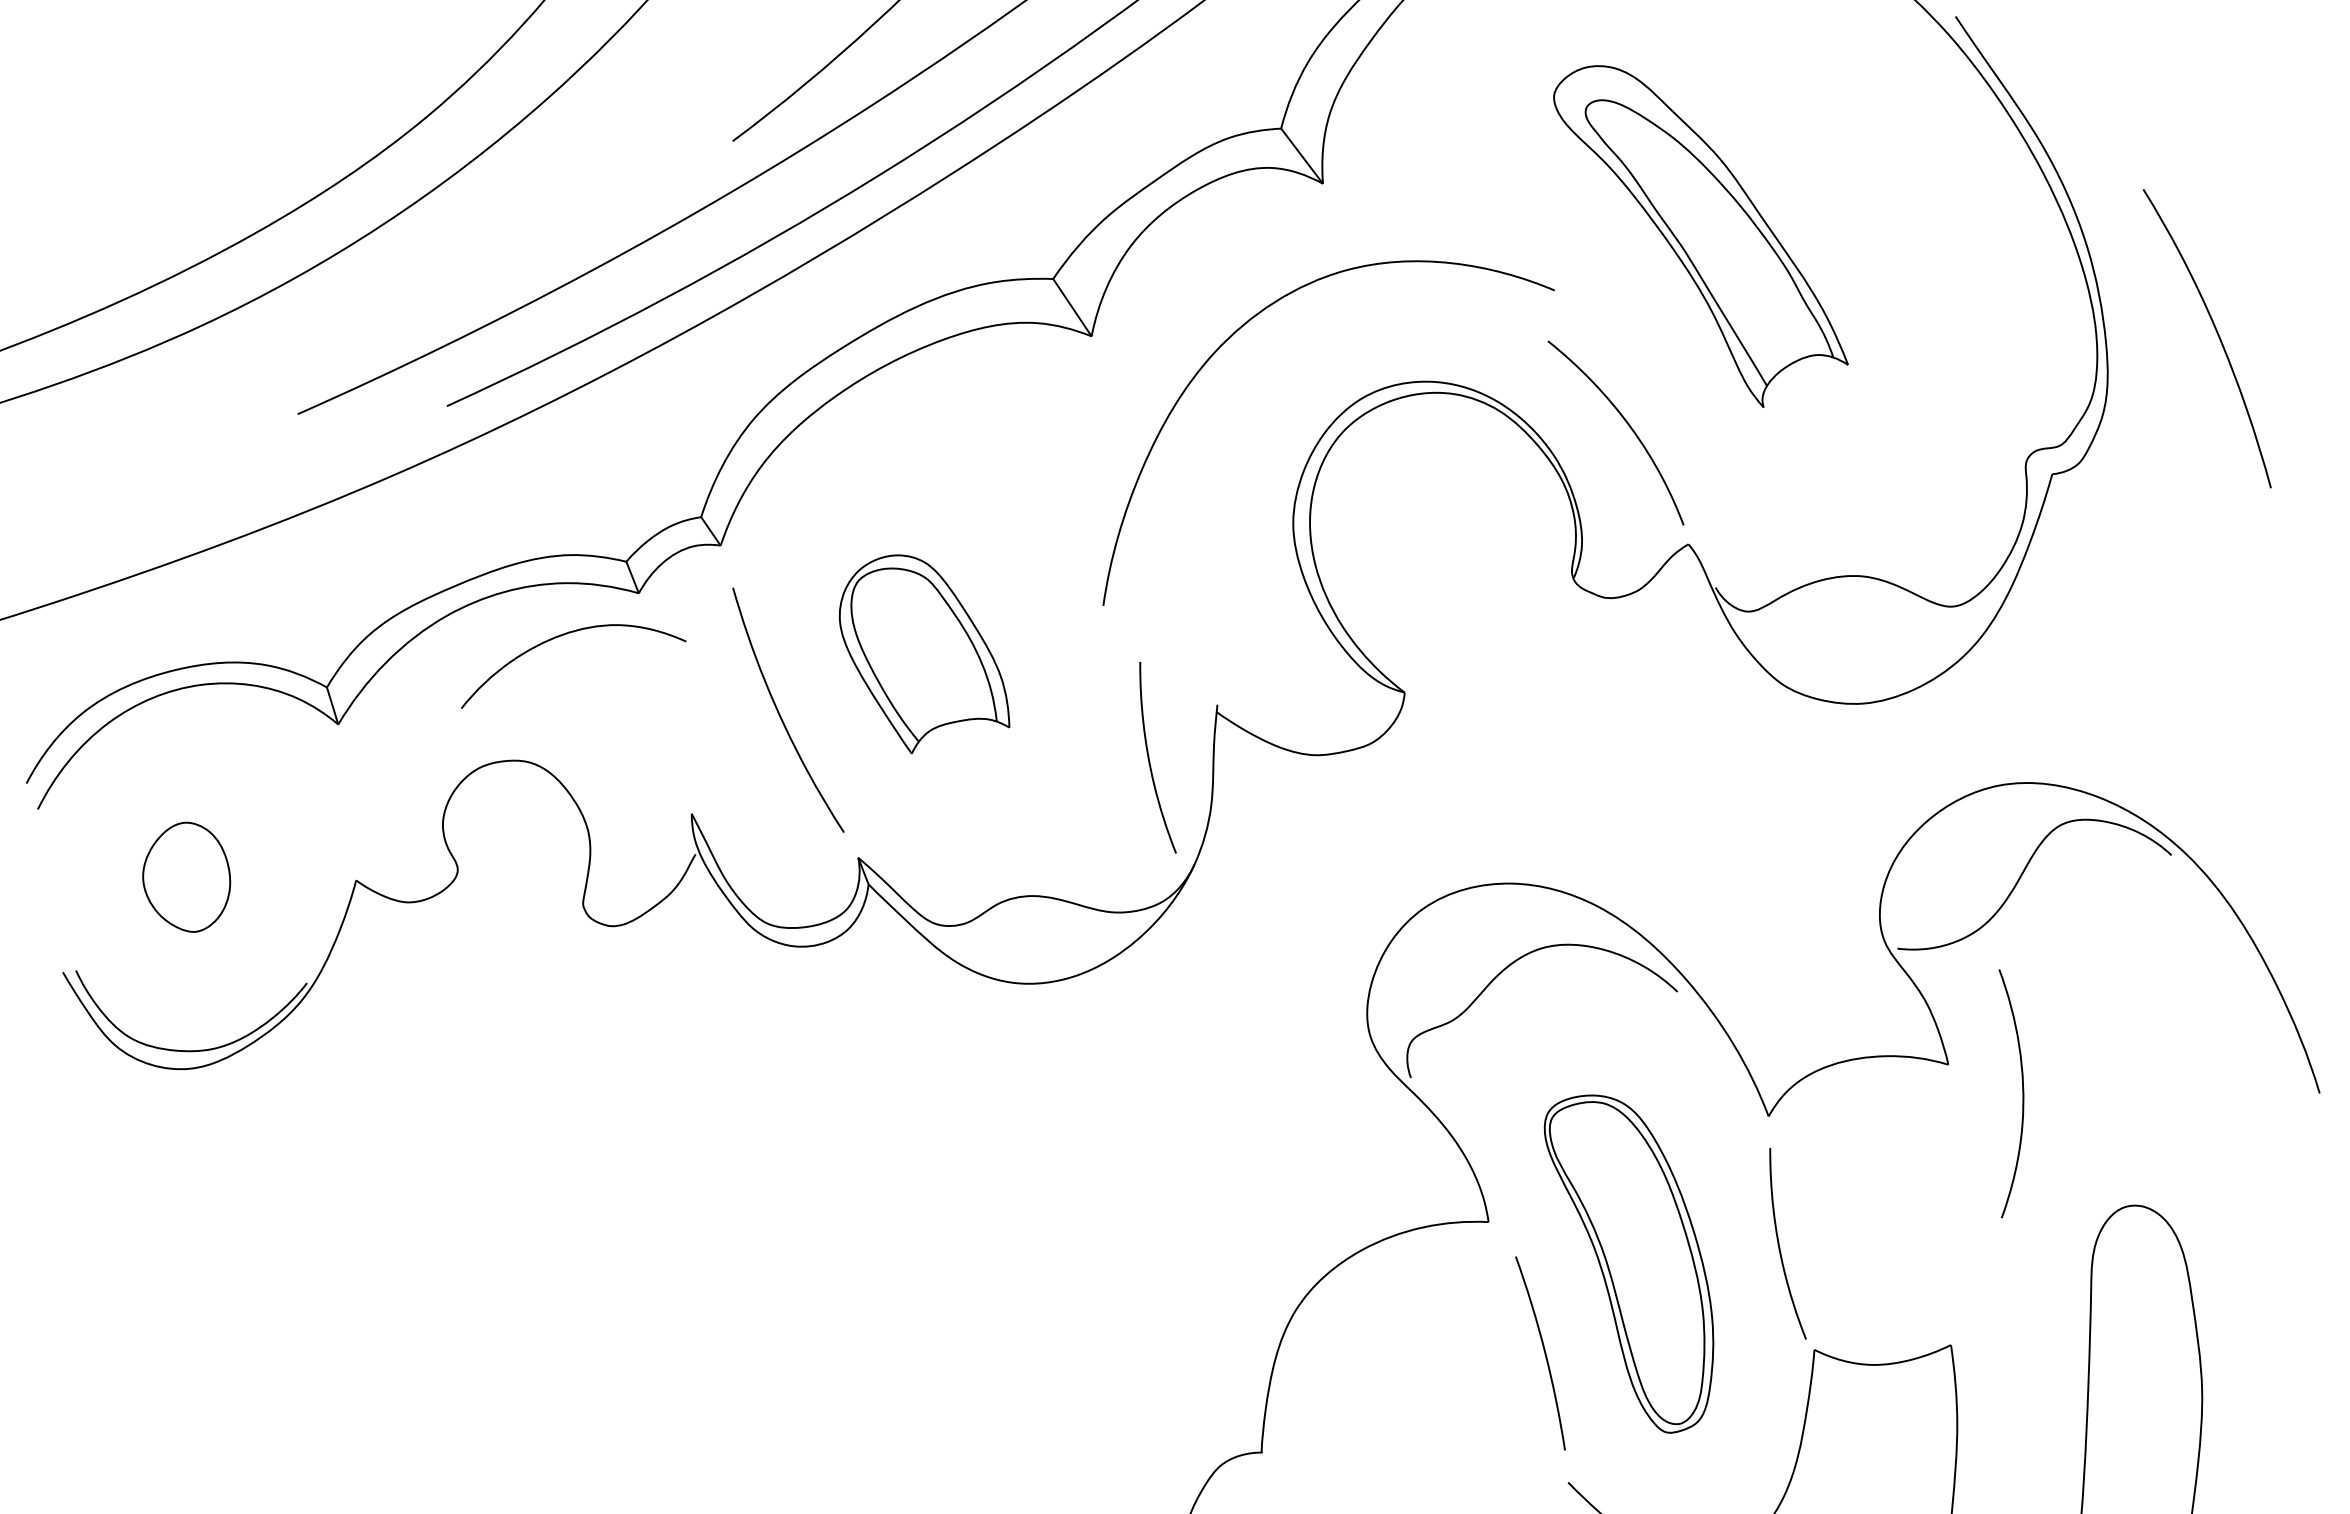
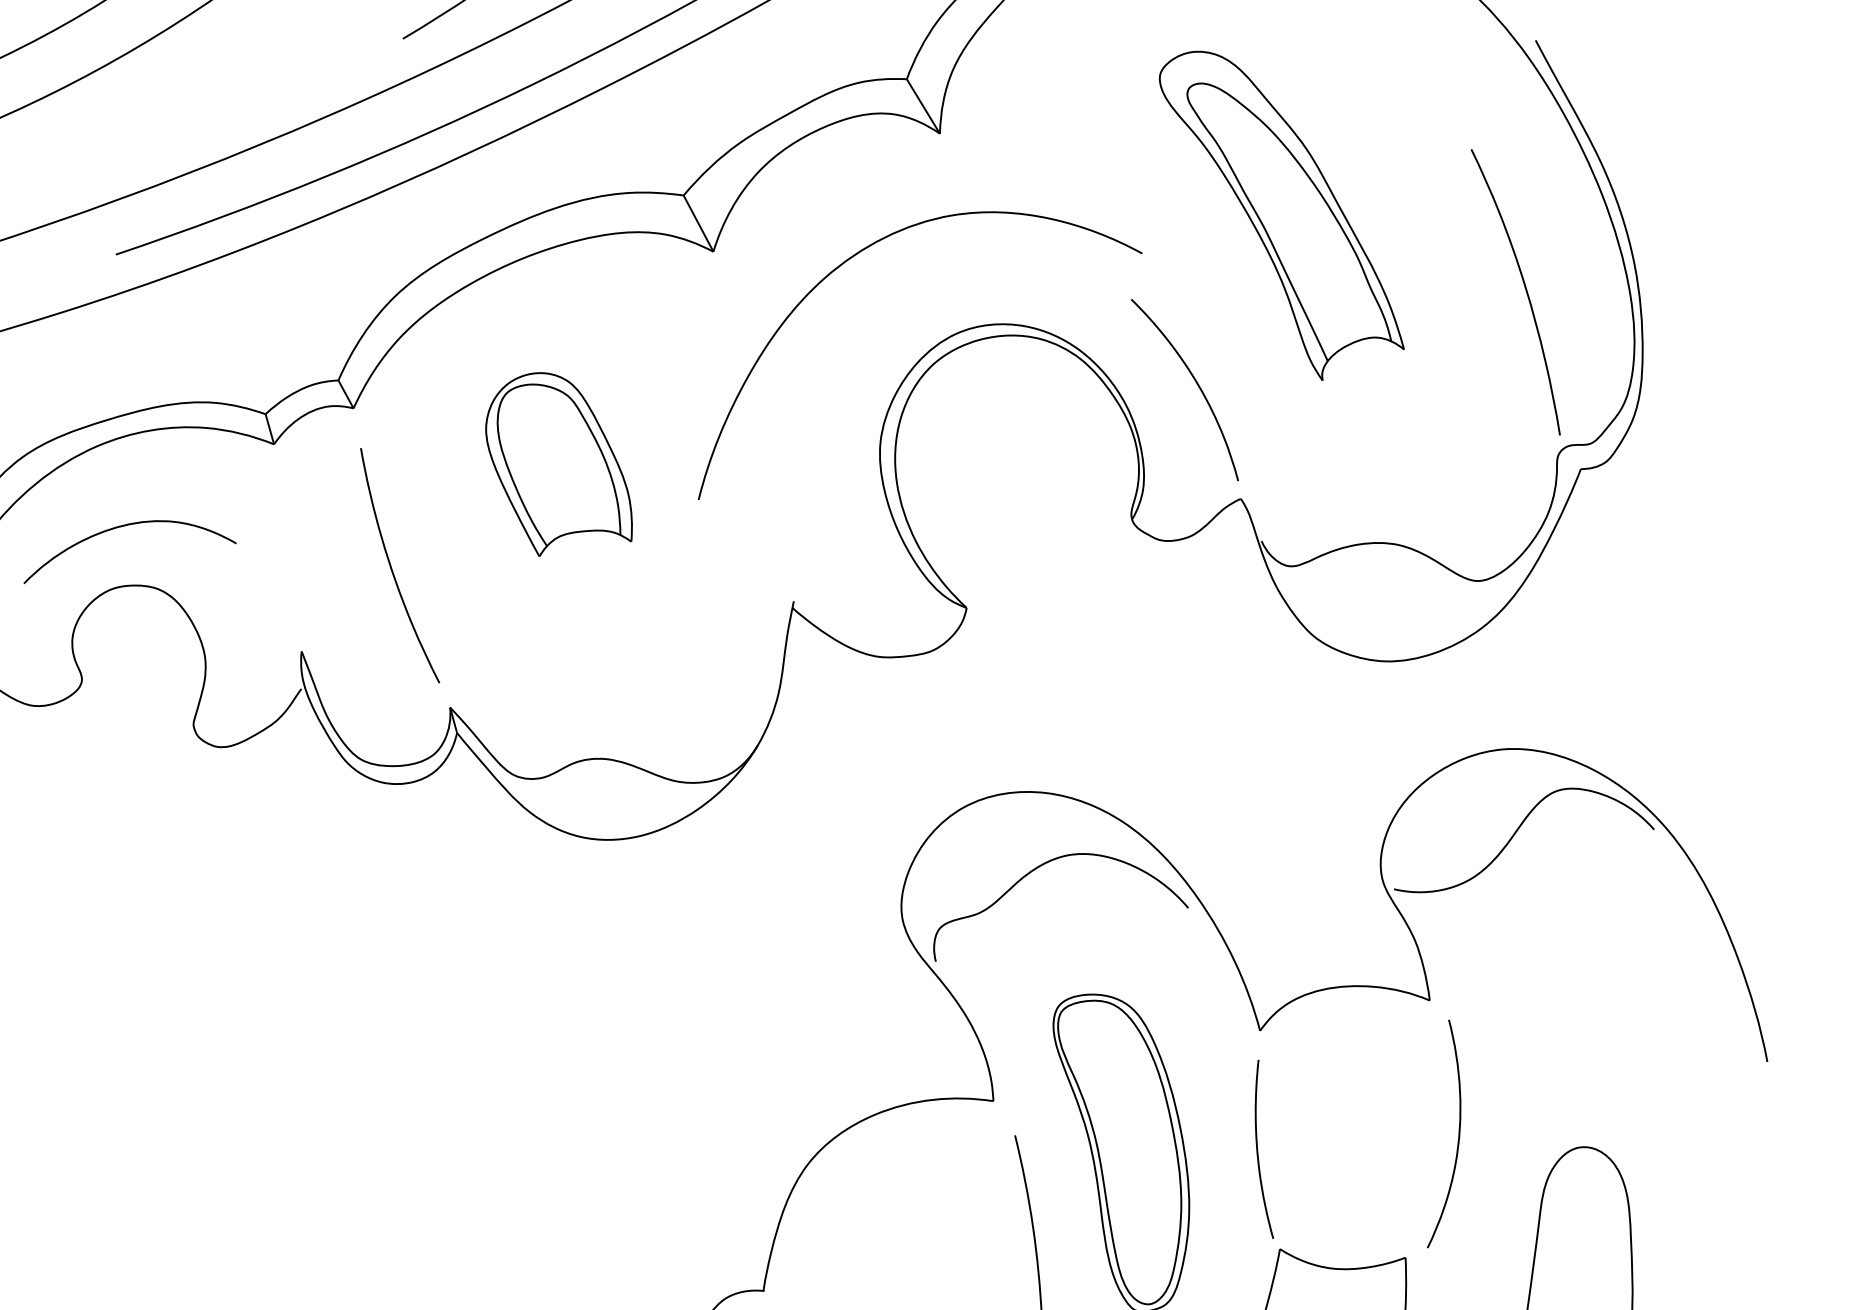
curve: (2216, 333) -> (1524, 288), moved
curve: (564, 635) -> (125, 526), moved
part: (924, 654) -> (560, 466), moved
curve: (1149, 757) -> (726, 643), removed
curve: (2022, 1093) -> (1458, 1135), moved

